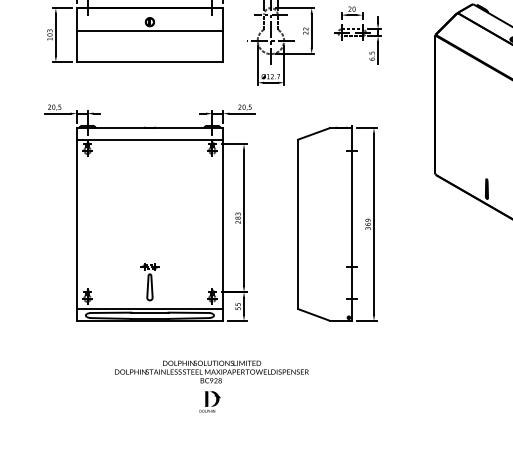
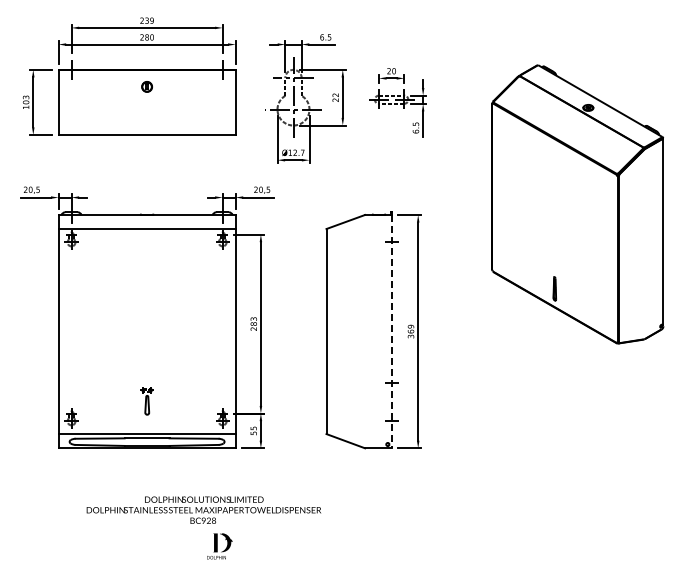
line: (149, 30) -> (146, 97), removed
line: (351, 224) -> (391, 331), solid -> dashed
part: (150, 282) -> (147, 401), size x0.6
text: (211, 371) -> (203, 509), moved

